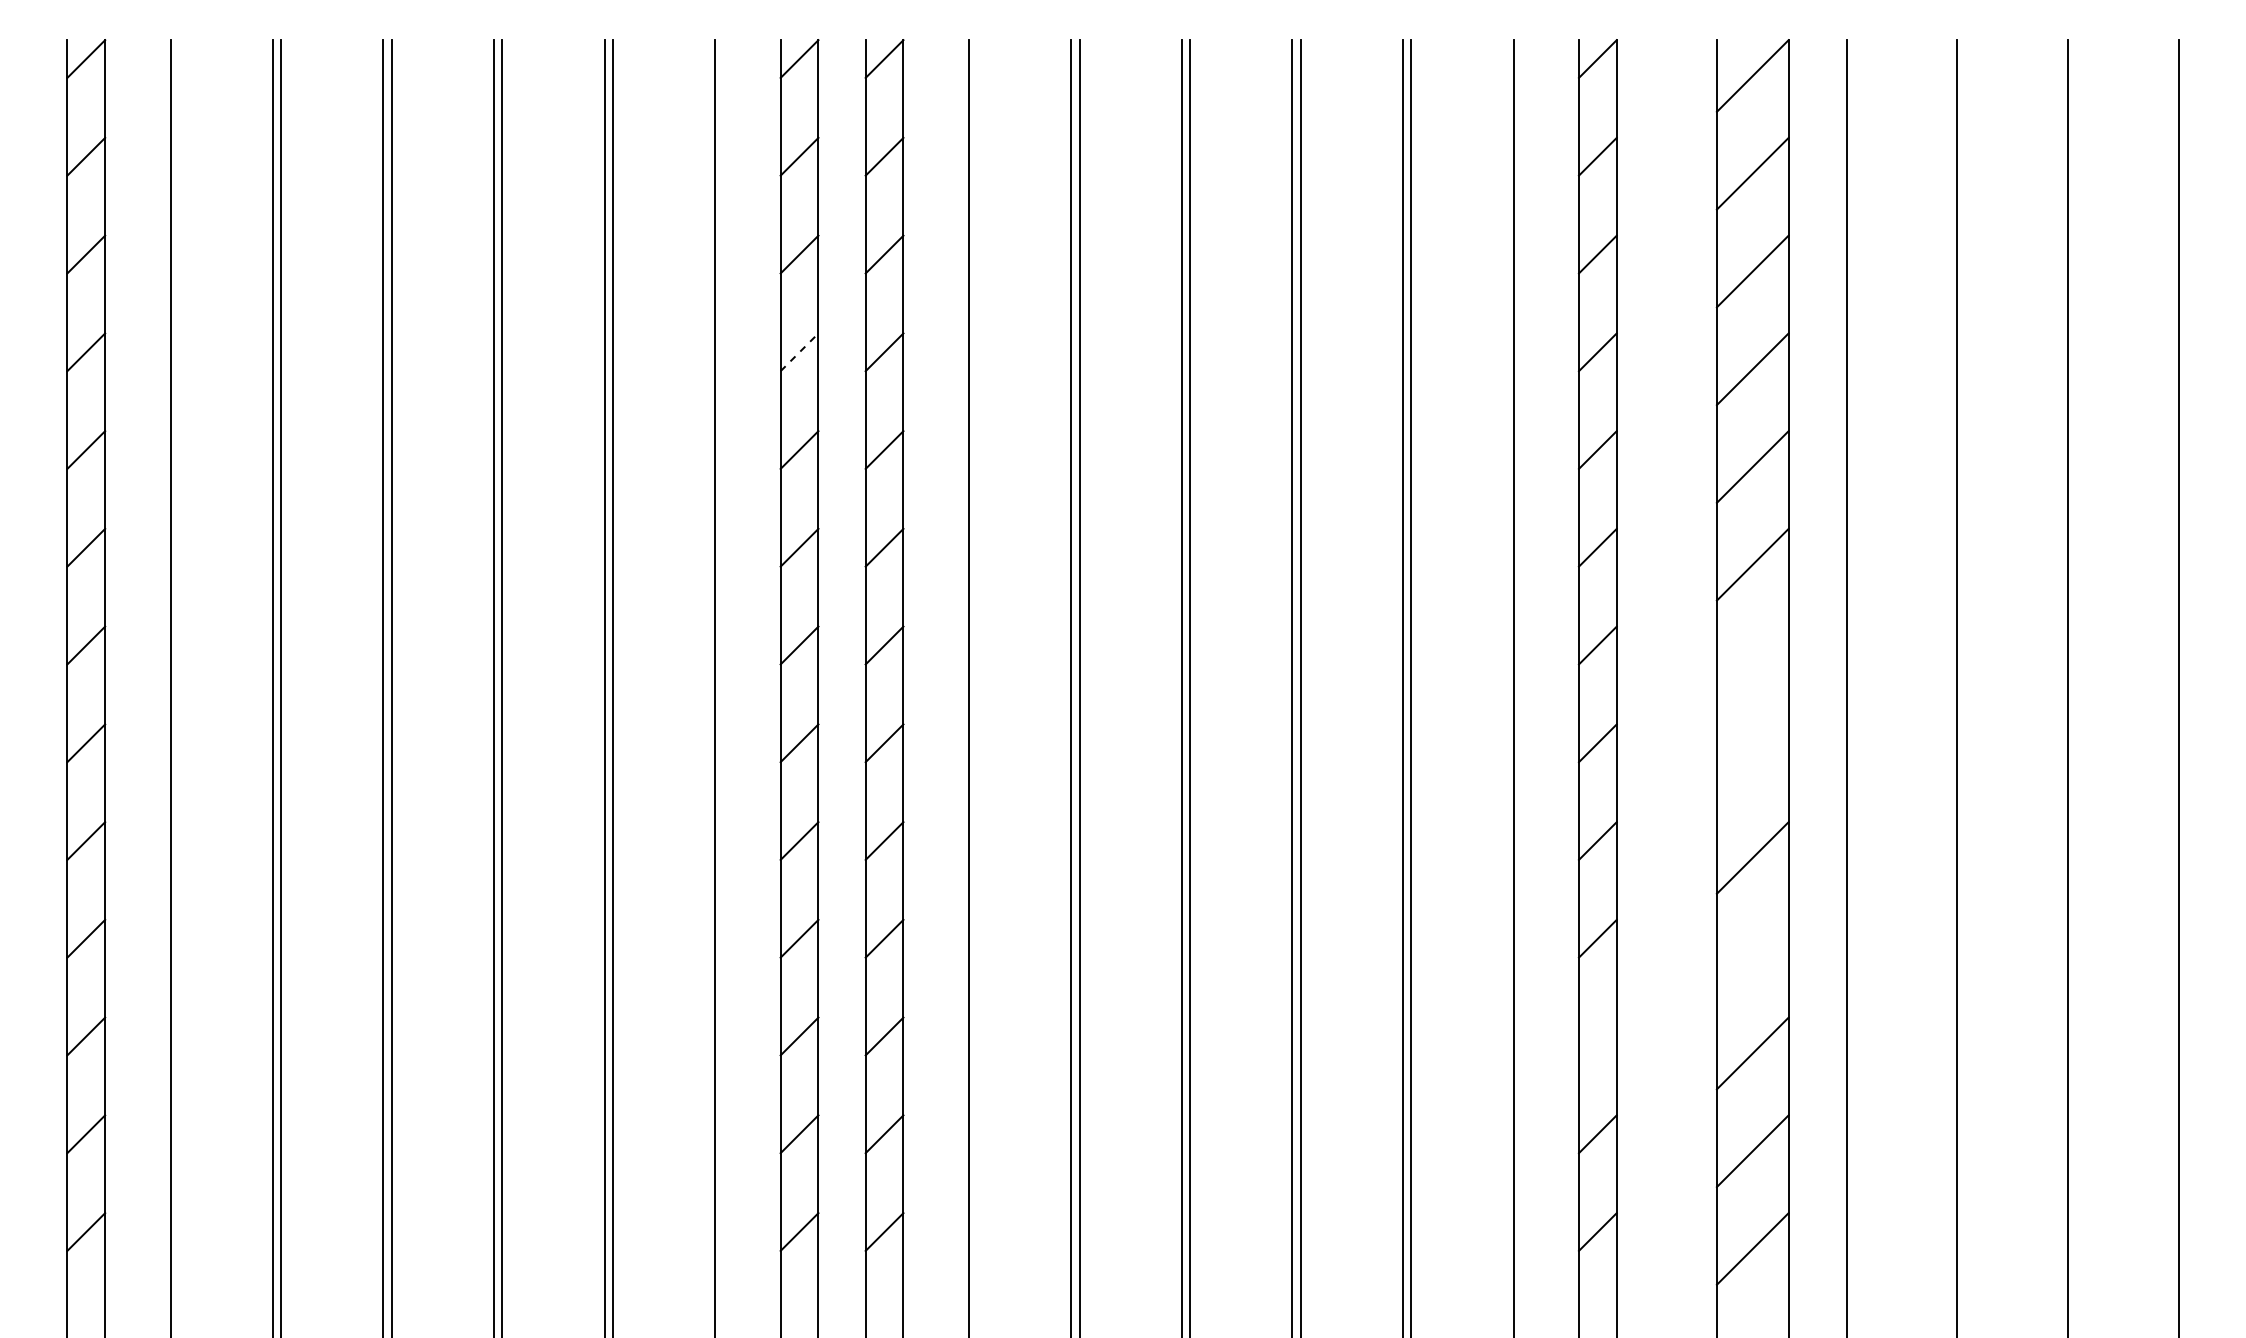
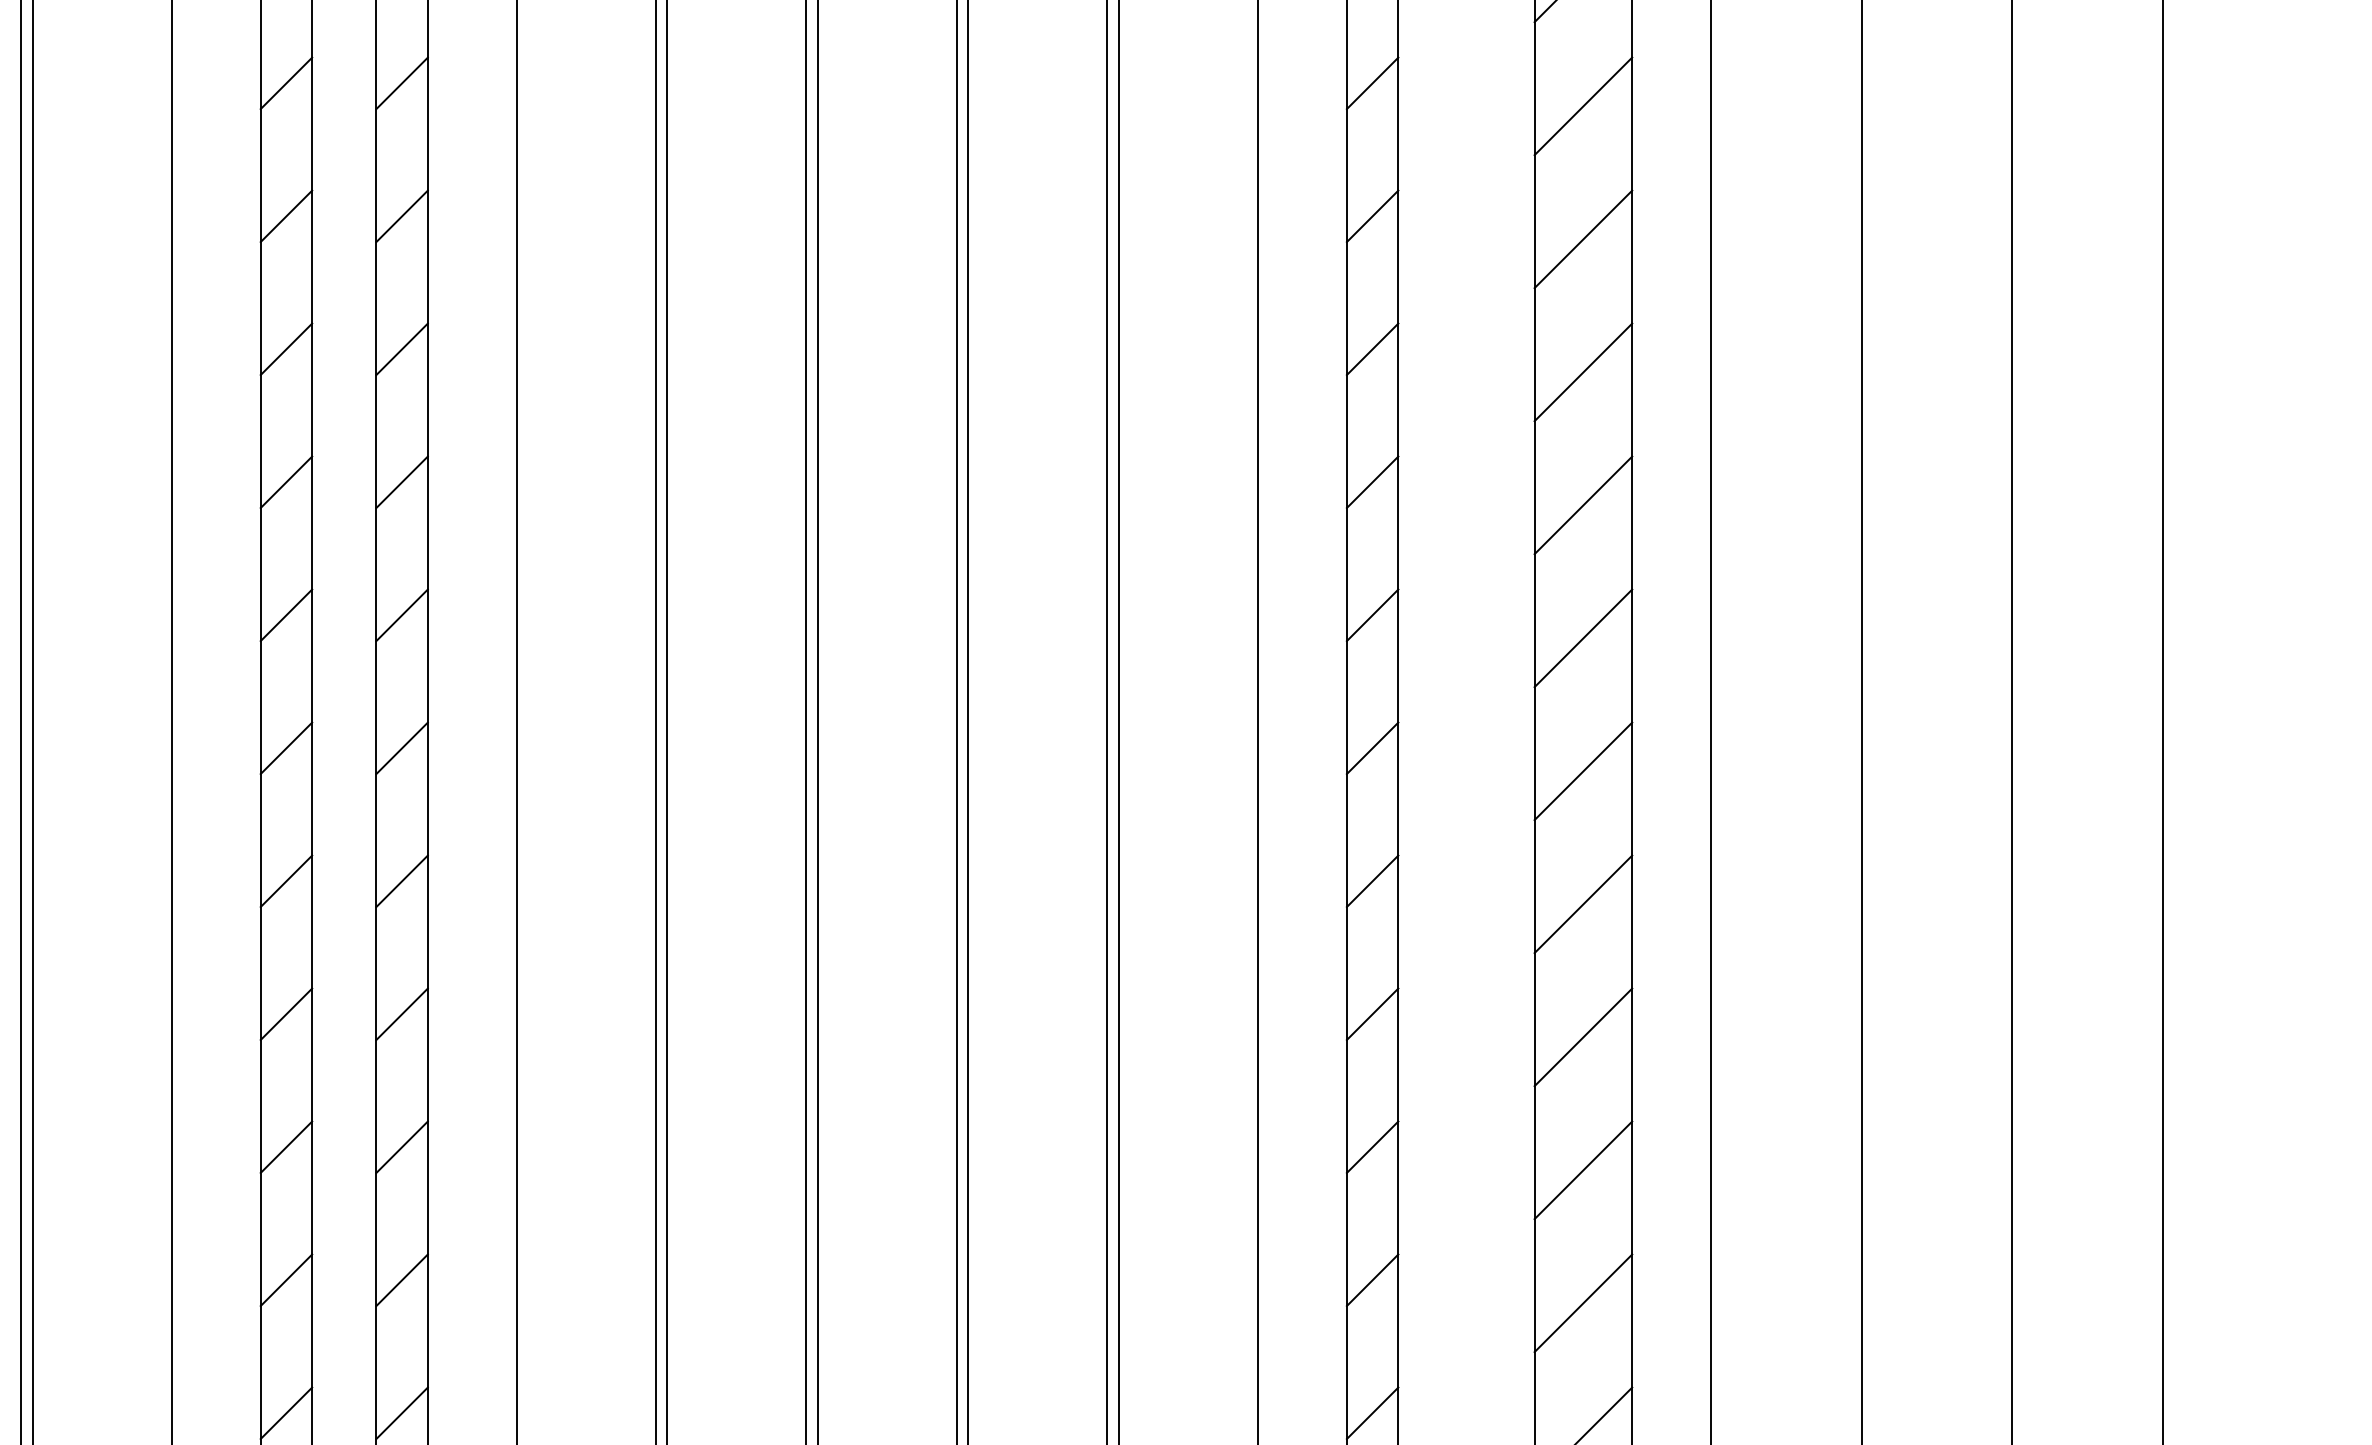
line: (799, 352) -> (286, 216), dashed -> solid
line: (1752, 662) -> (1583, 638), added
line: (1752, 760) -> (1583, 771), added
line: (1752, 955) -> (1583, 1037), added
line: (1597, 1036) -> (1372, 1147), added

